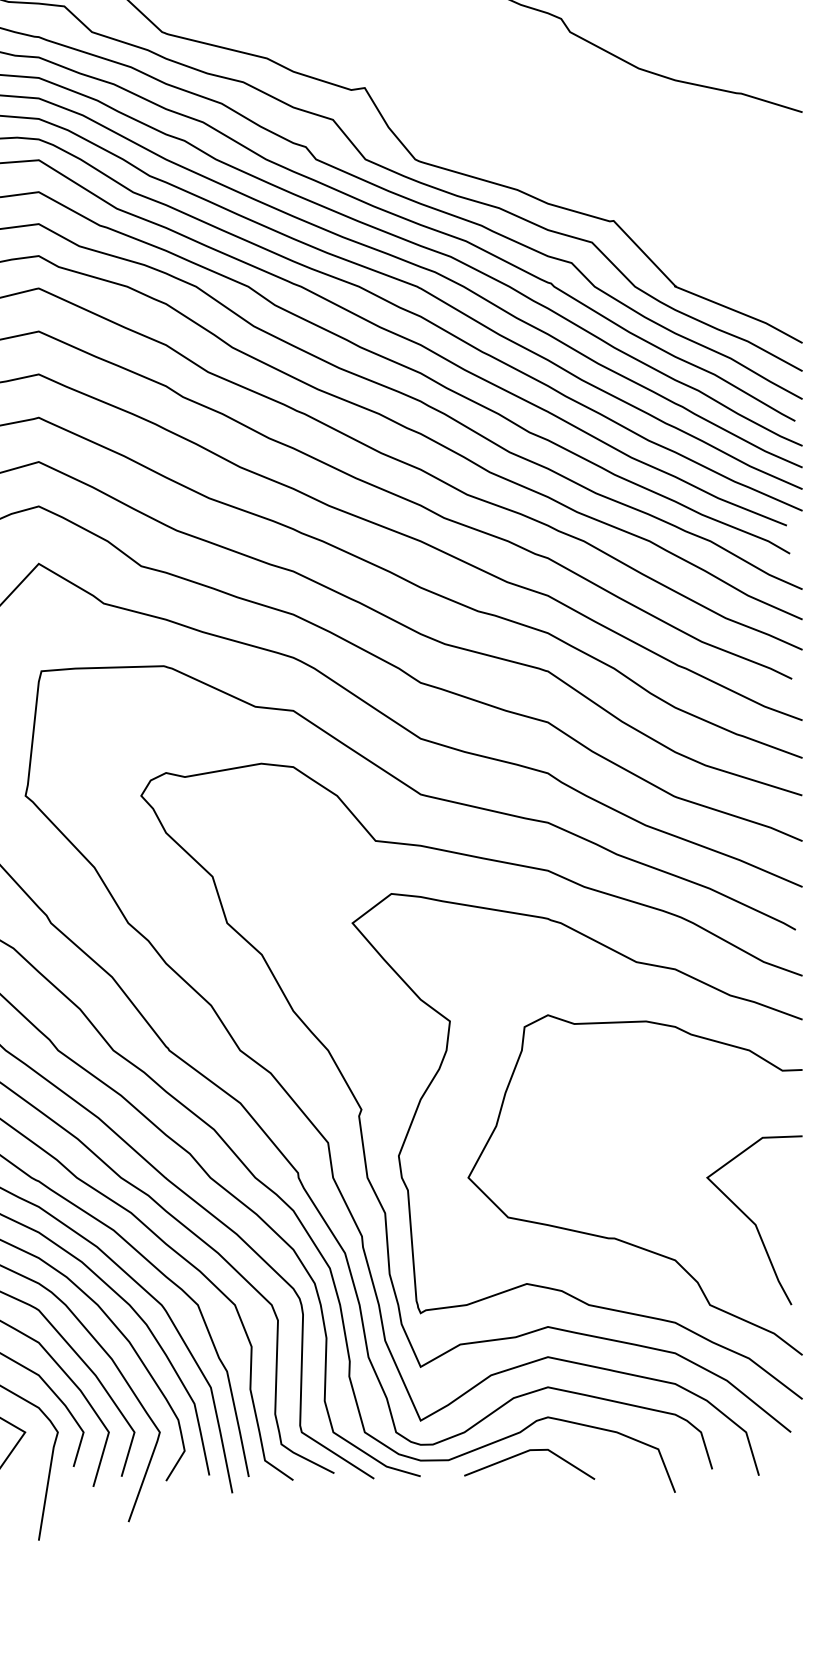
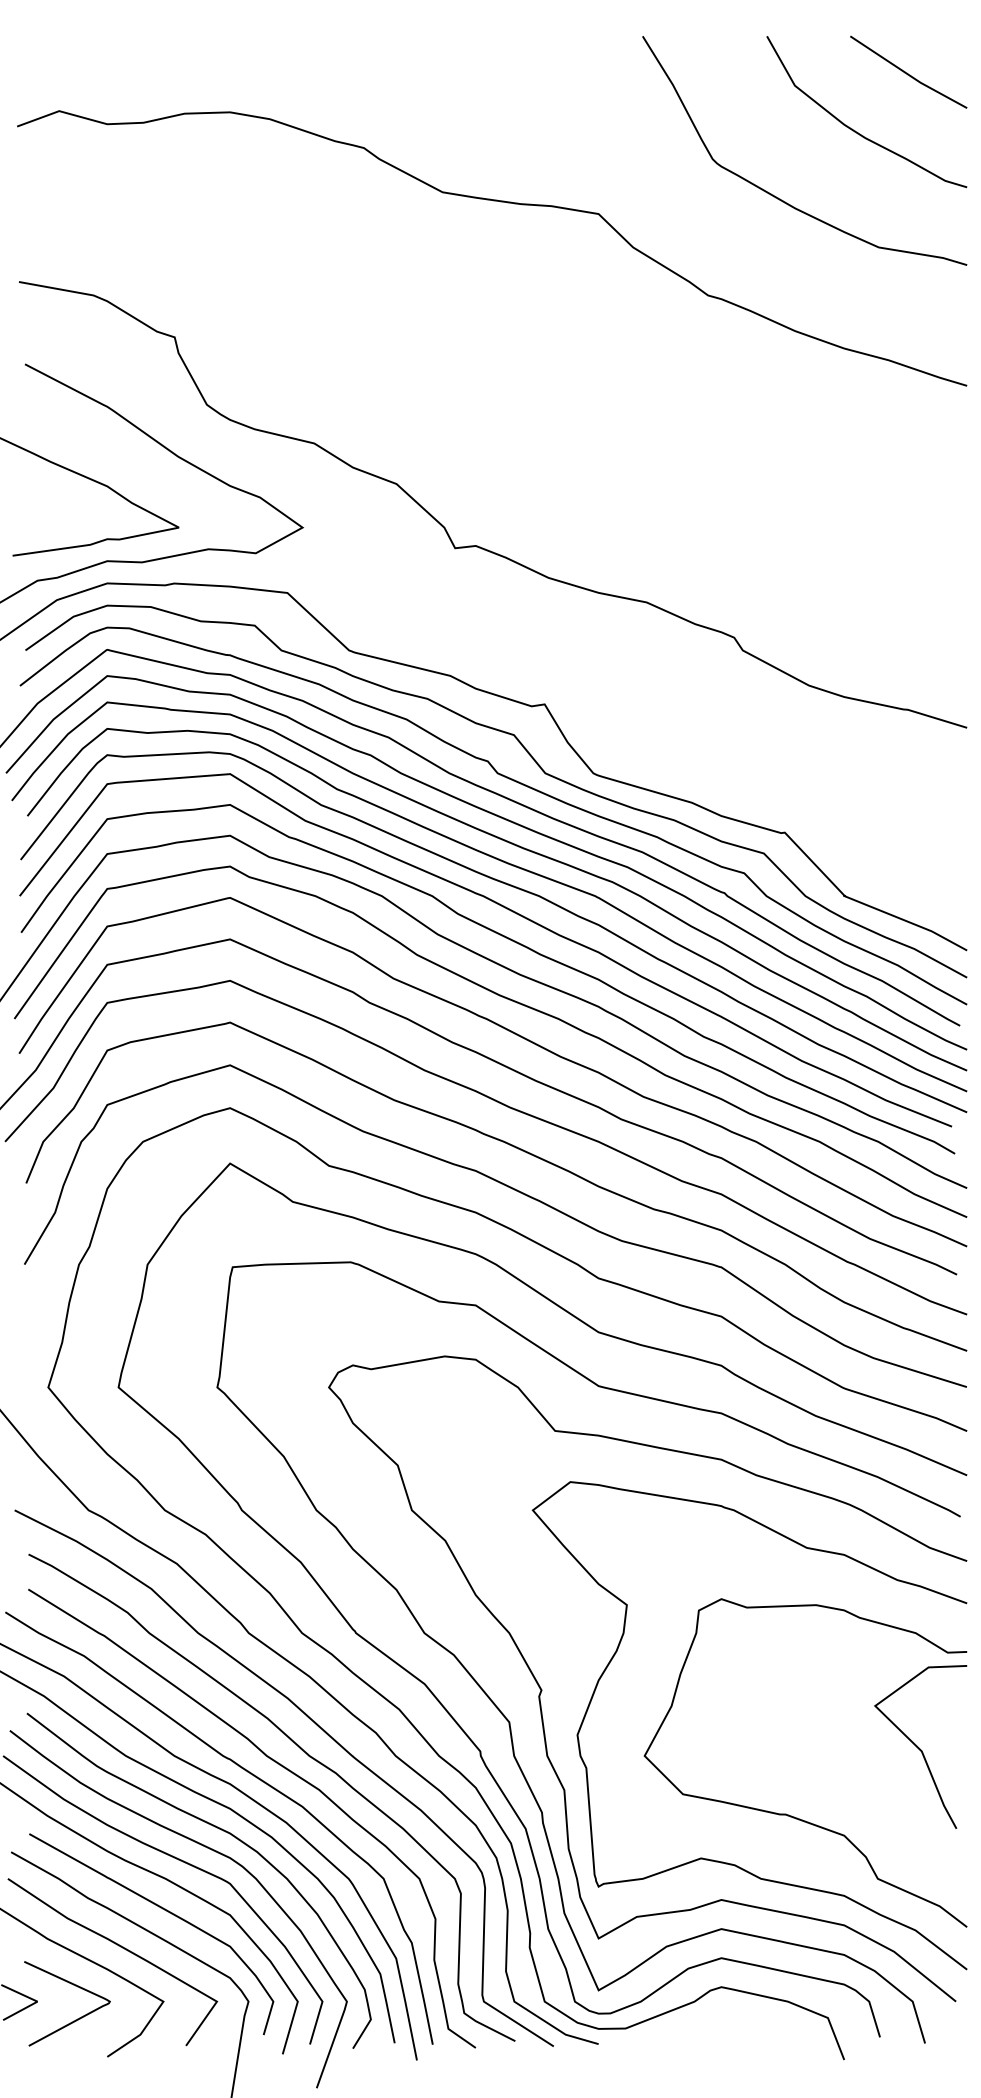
curve: (753, 1220) -> (919, 1747), moved
line: (526, 1452) -> (700, 2021), removed

